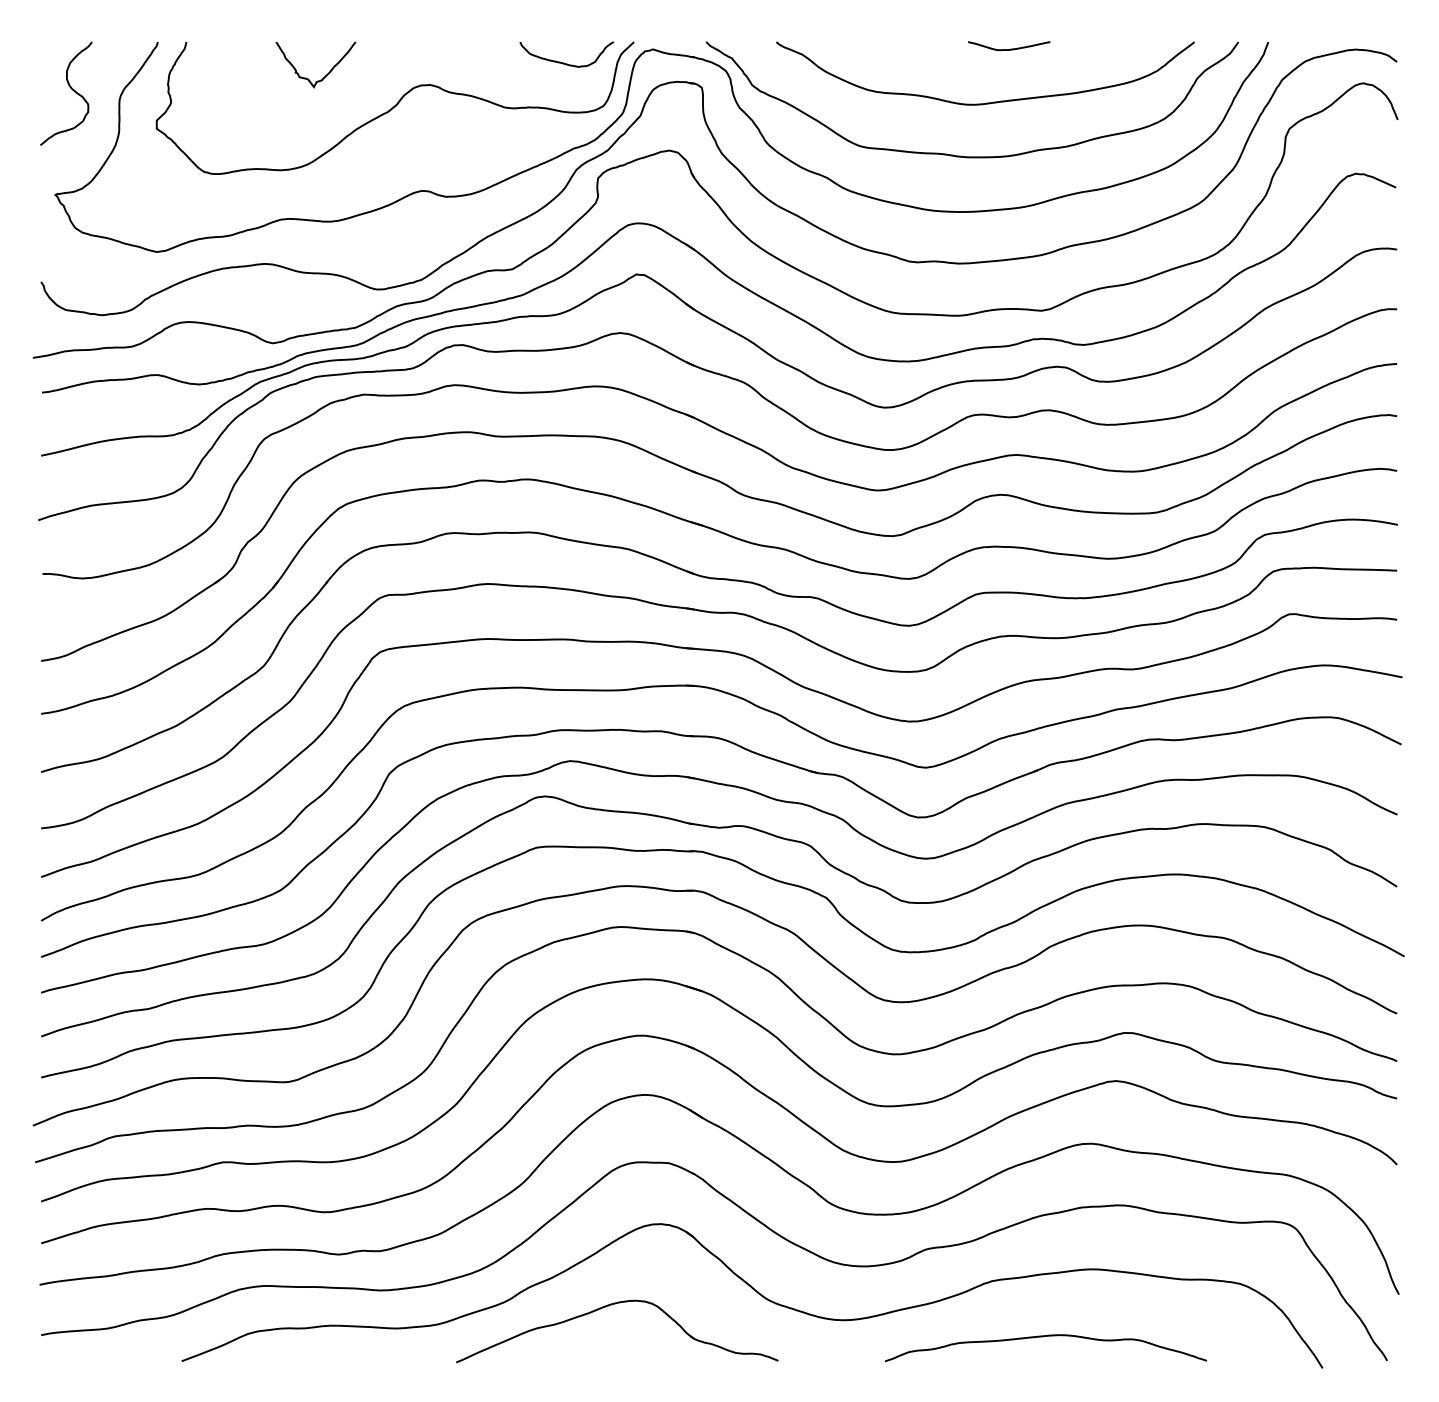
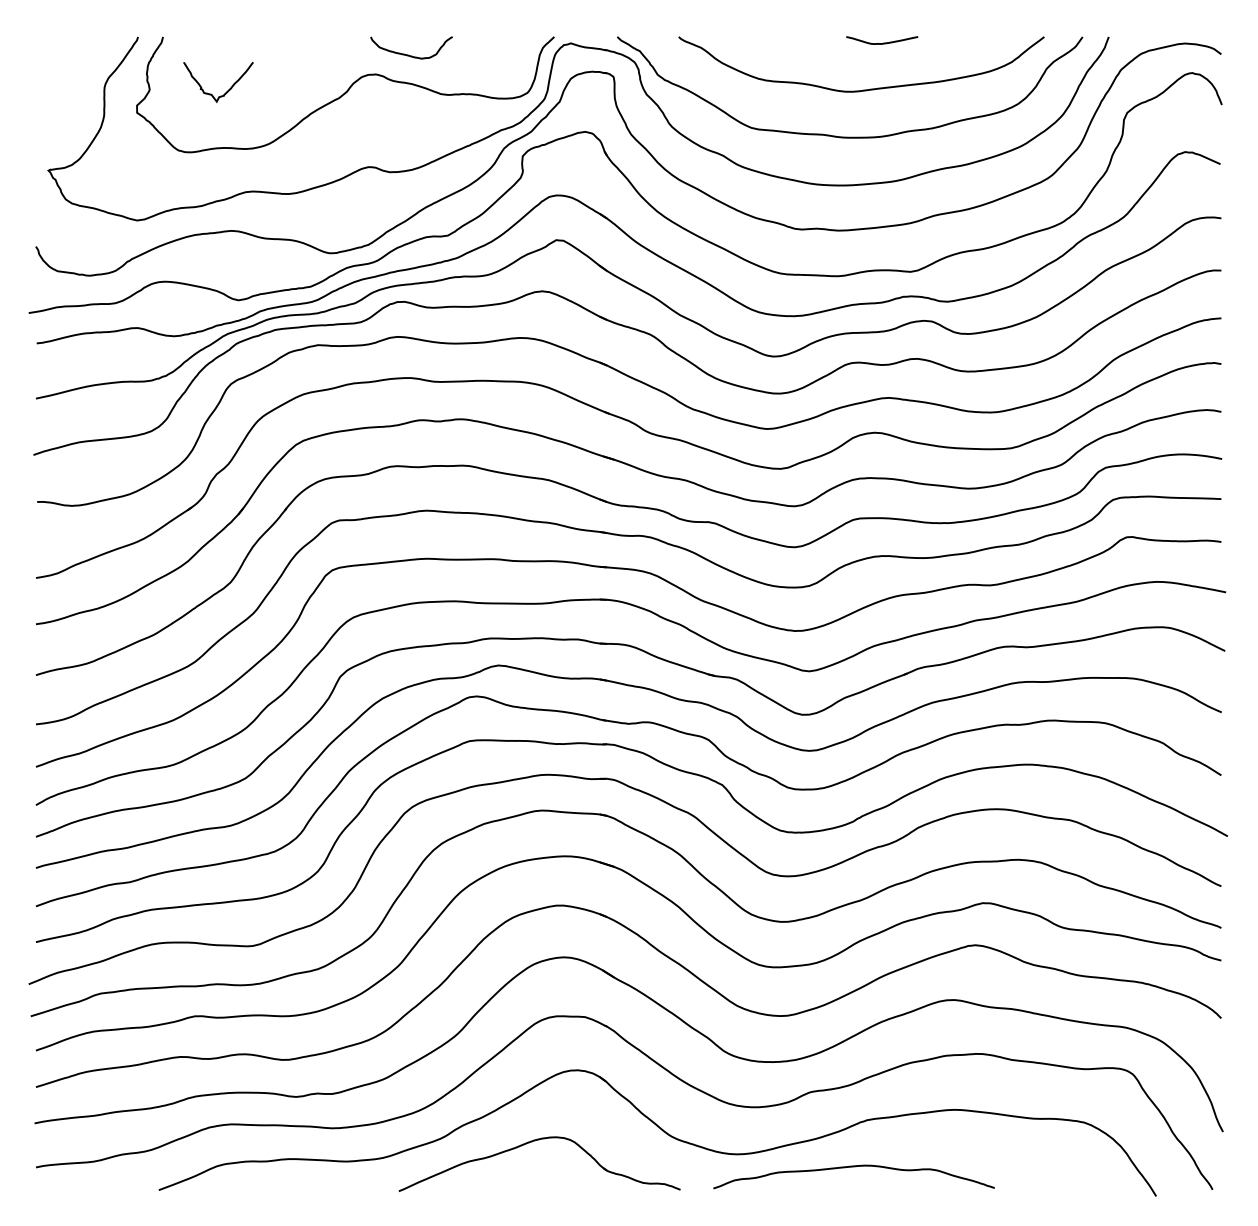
curve: (564, 62) -> (409, 54), moved
curve: (326, 74) -> (227, 90), moved
curve: (70, 88) -> (61, 77), removed
curve: (1043, 1337) -> (851, 1167), moved

